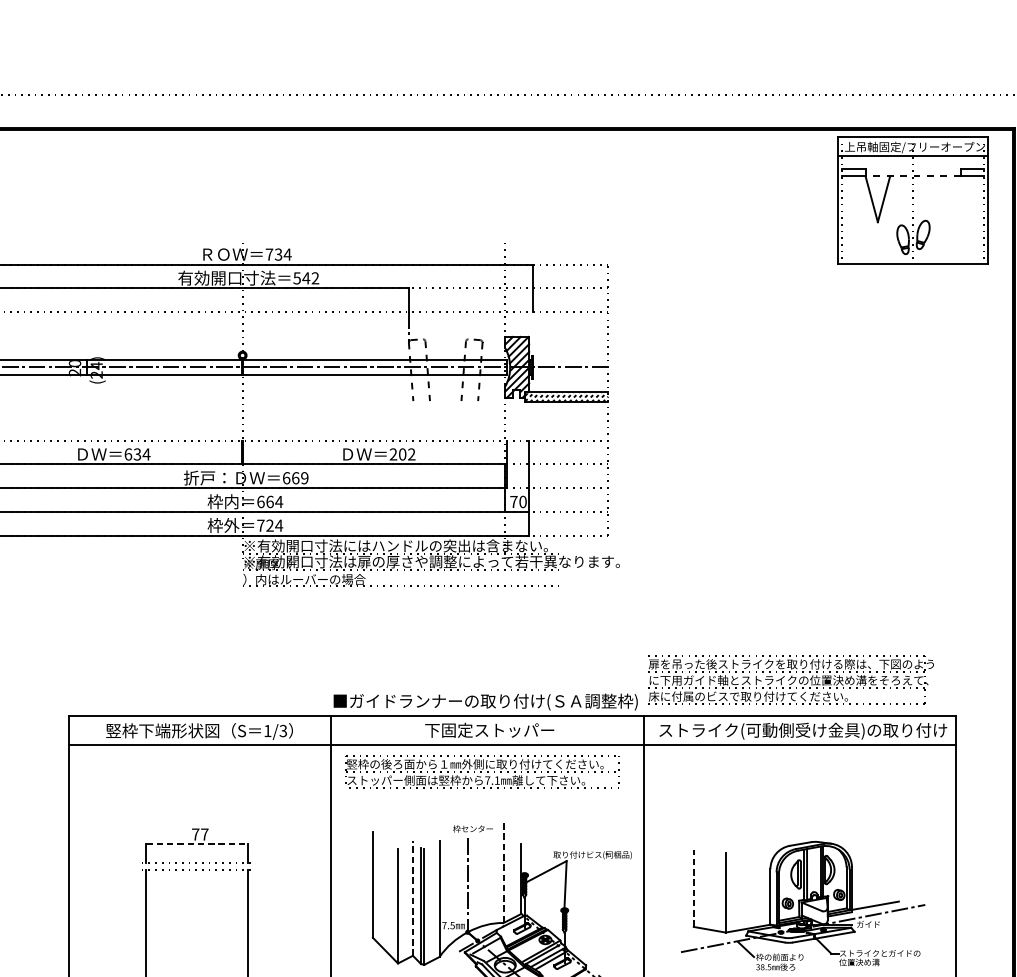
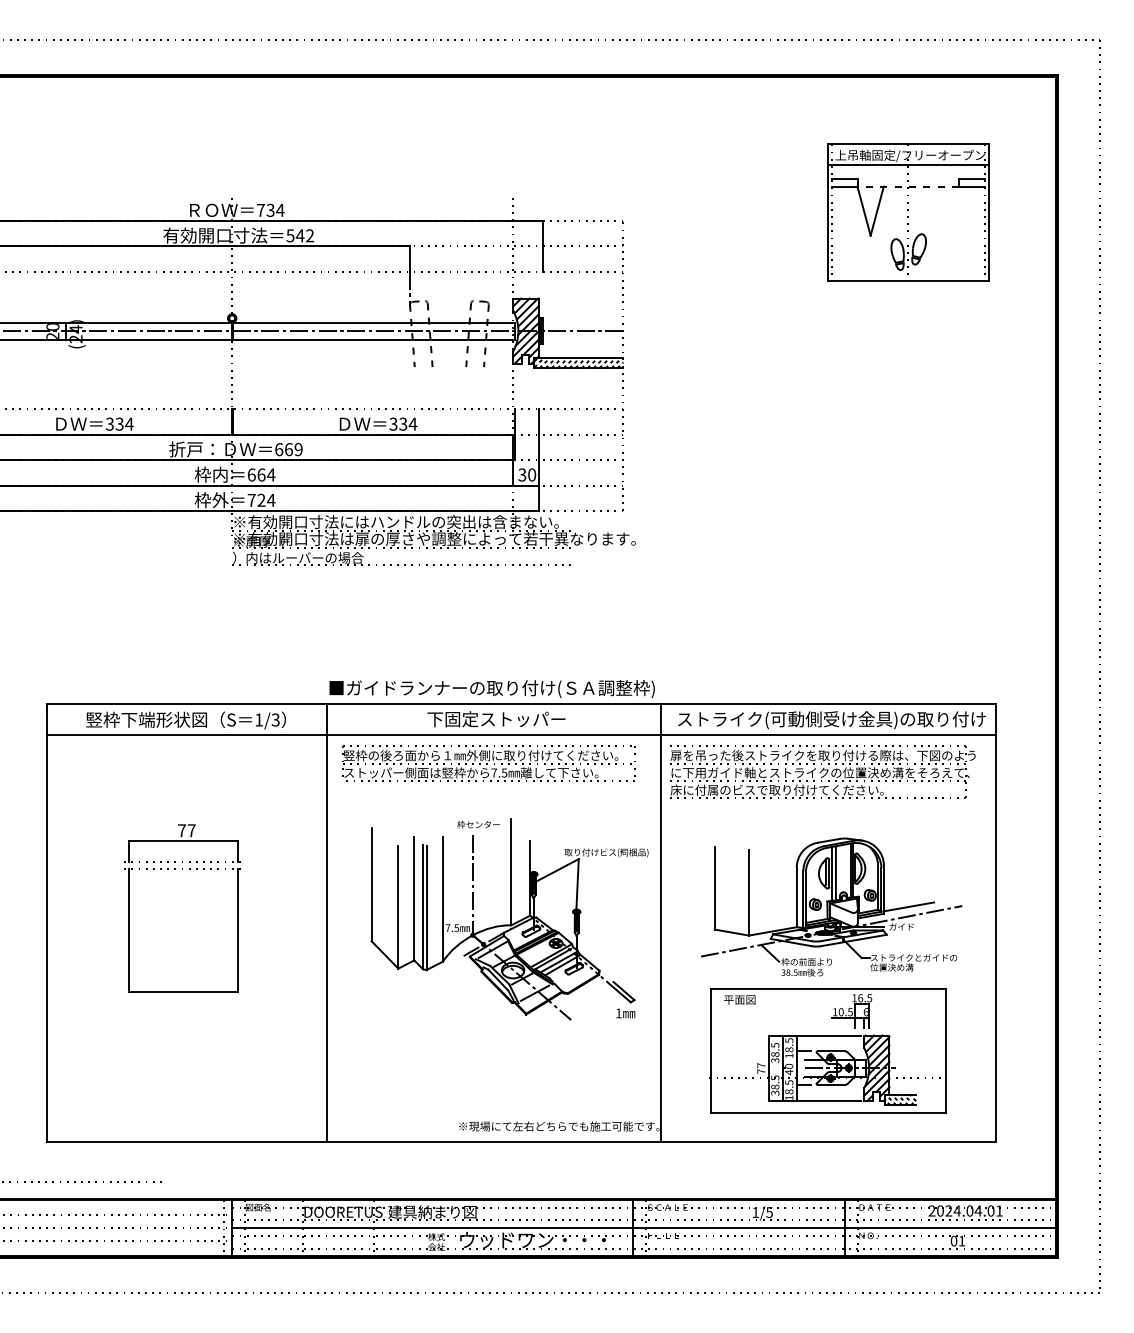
part: (913, 200) -> (908, 212), moved
text: (127, 453) -> (109, 423), 634 -> 334
text: (402, 453) -> (403, 423), 202 -> 334
text: (514, 501) -> (522, 474), 70 -> 30
part: (790, 679) -> (822, 771), moved
text: (497, 780) -> (504, 772), 7.1 -> 7.5
line: (198, 844) -> (184, 841), dashed -> solid
line: (503, 873) -> (511, 872), dashed -> solid
line: (693, 887) -> (714, 887), dashed -> solid
line: (413, 897) -> (414, 898), dashed -> solid

